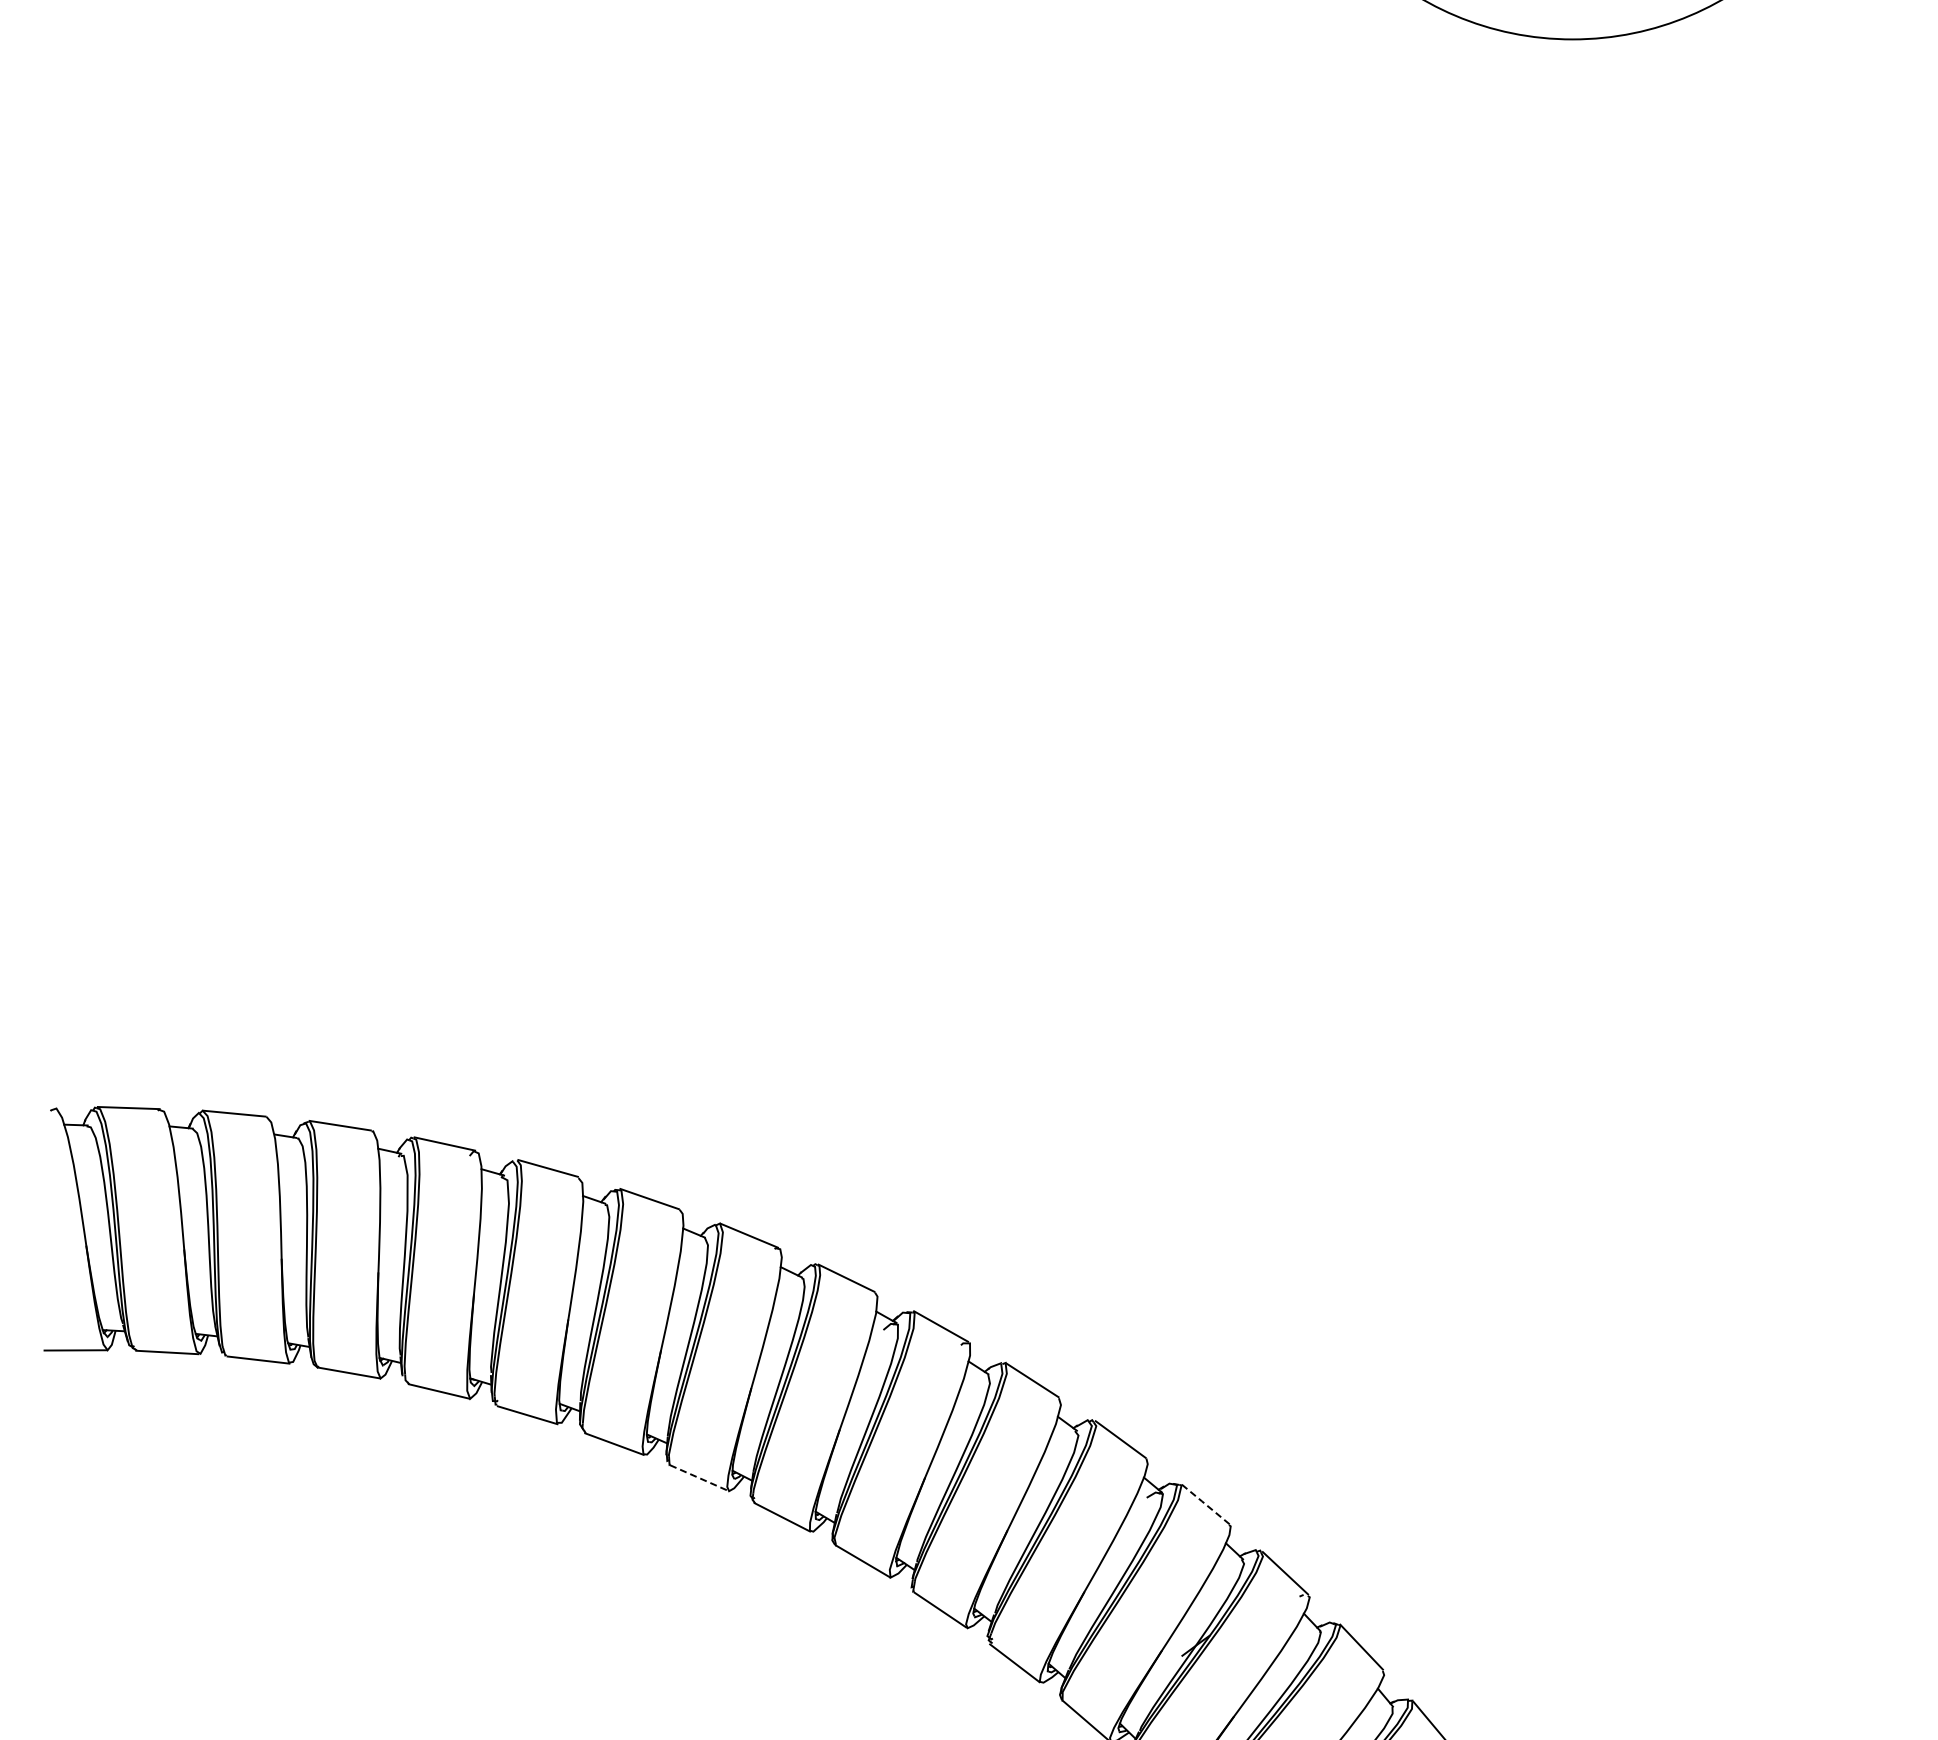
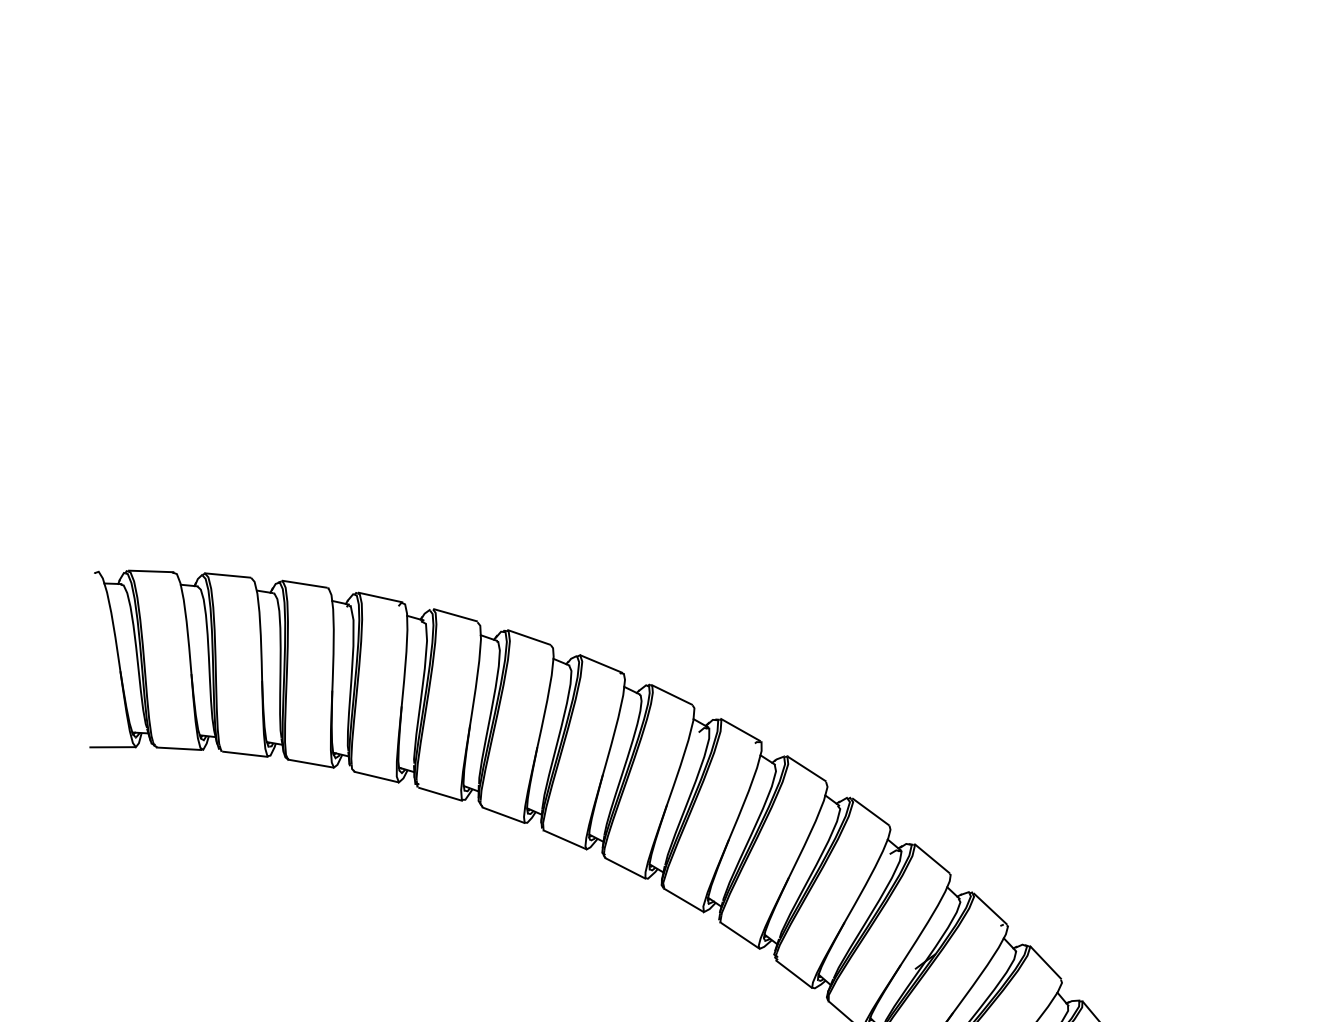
line: (699, 1478) -> (565, 840), dashed -> solid
line: (1204, 1503) -> (931, 858), dashed -> solid

